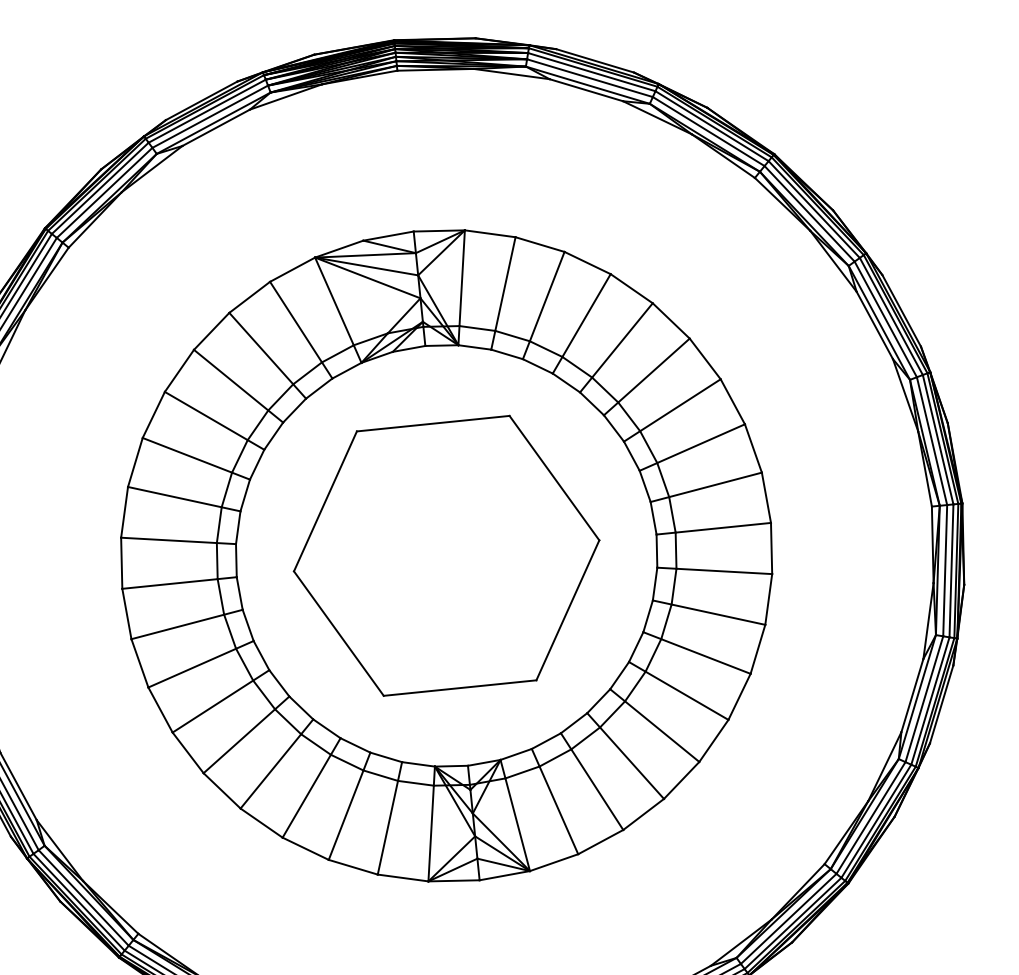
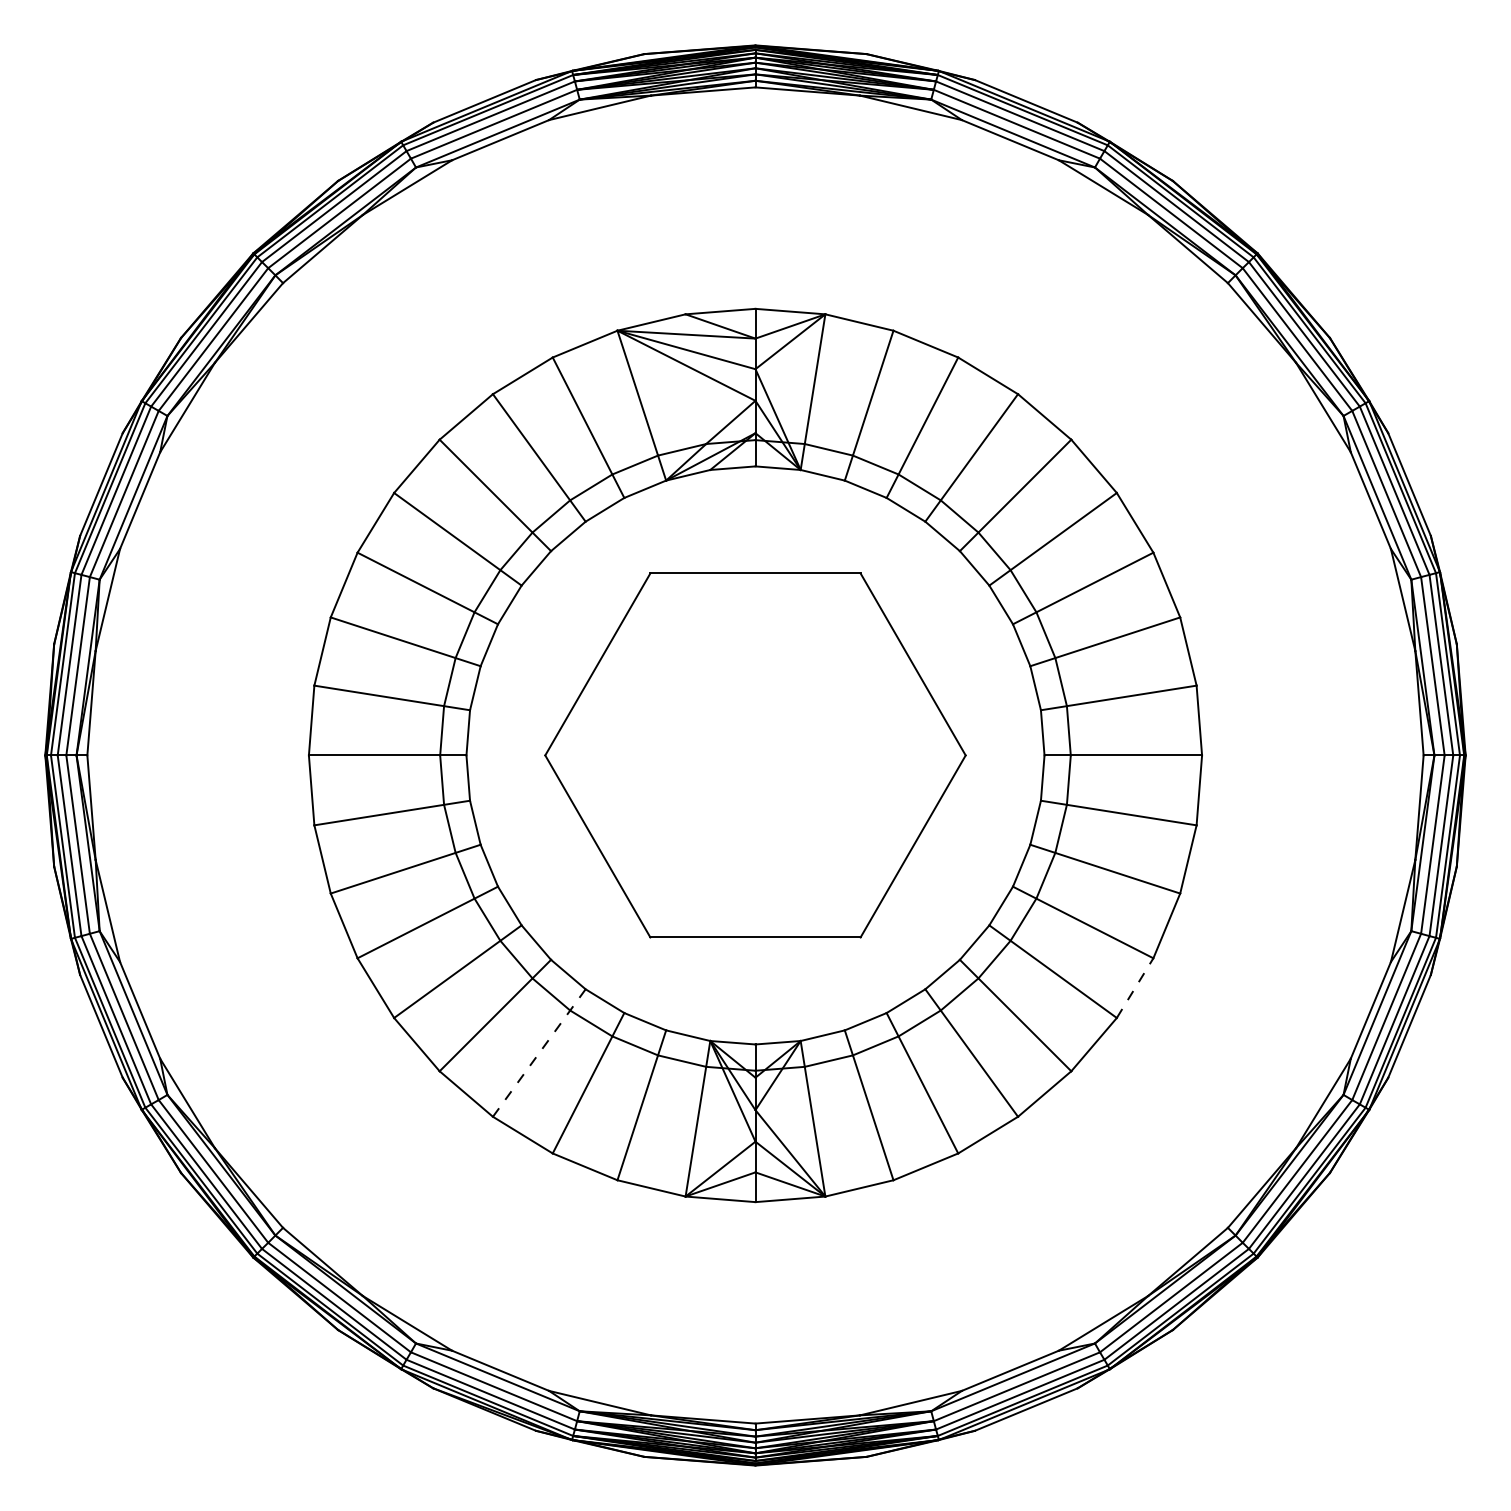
line: (739, 696) -> (1135, 987), solid -> dashed
line: (311, 788) -> (539, 1053), solid -> dashed

